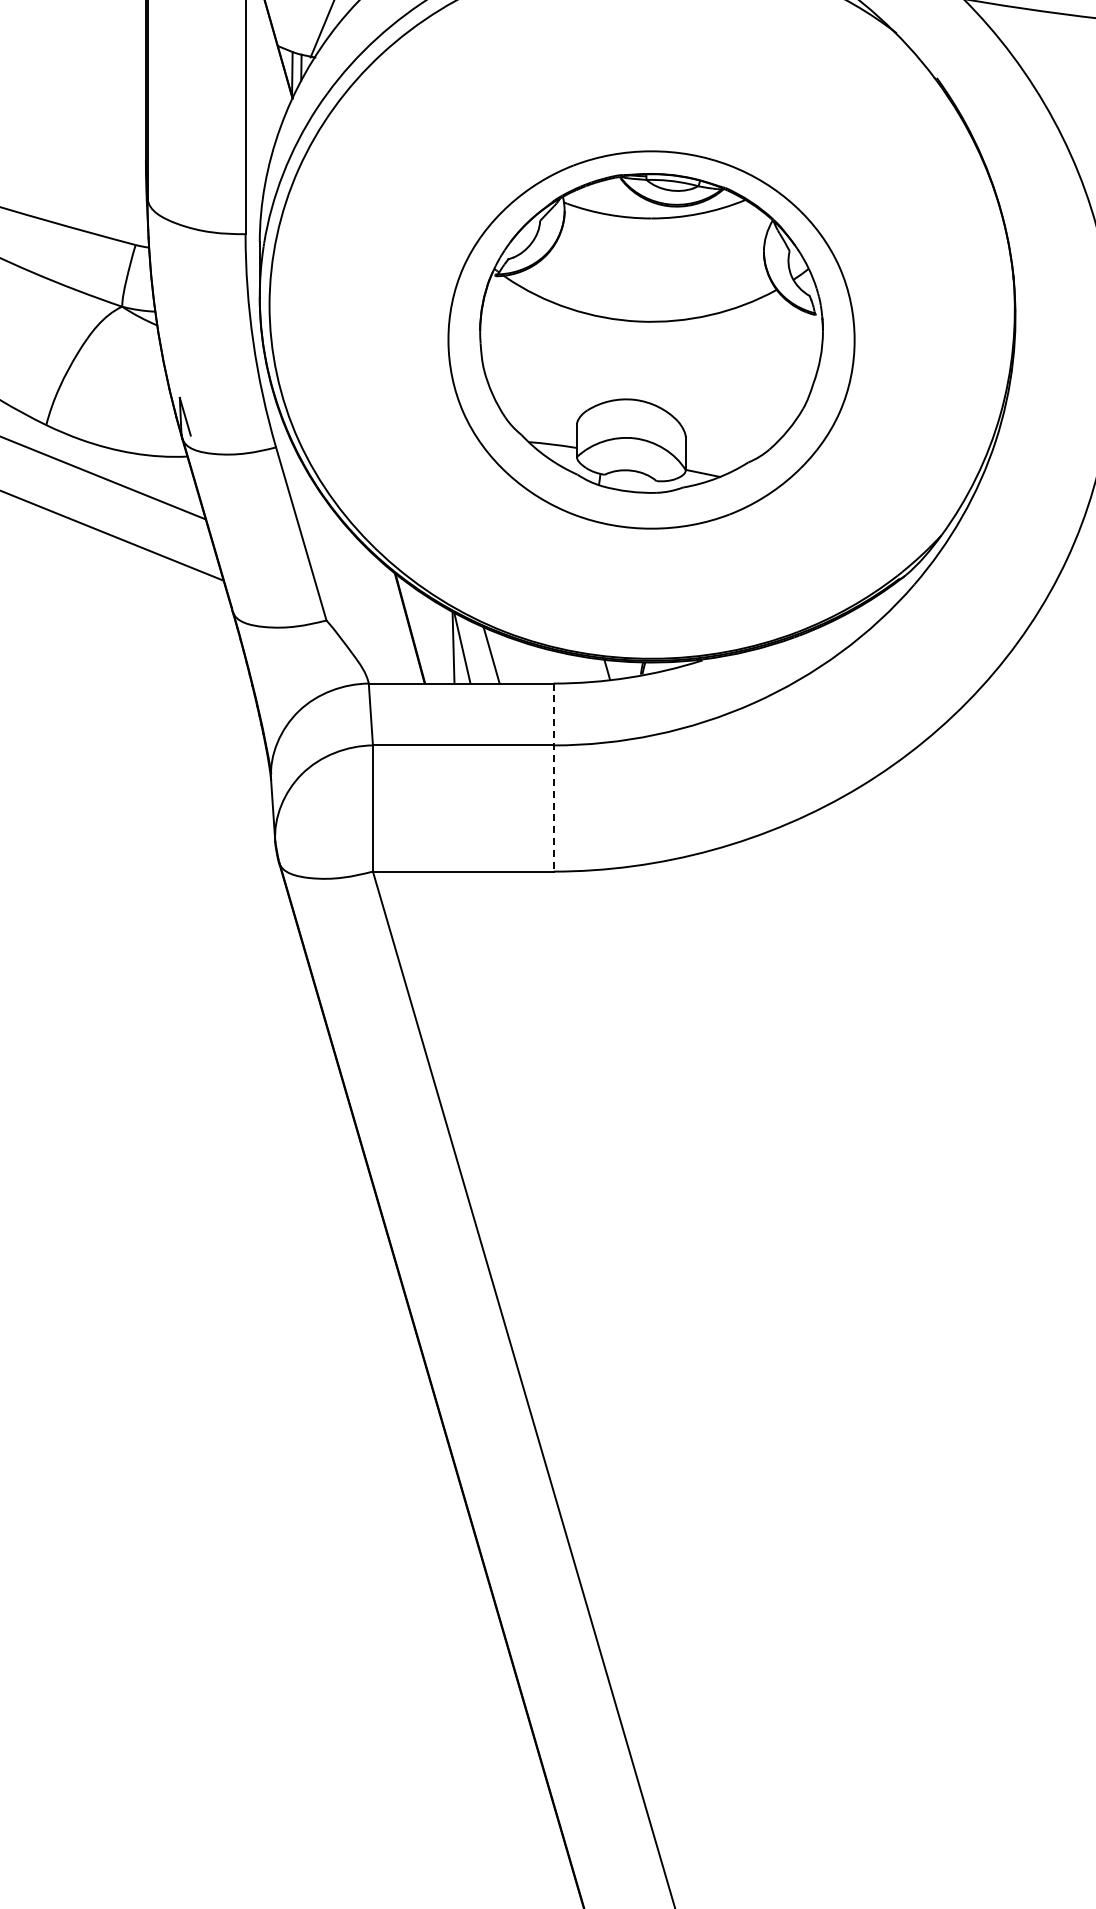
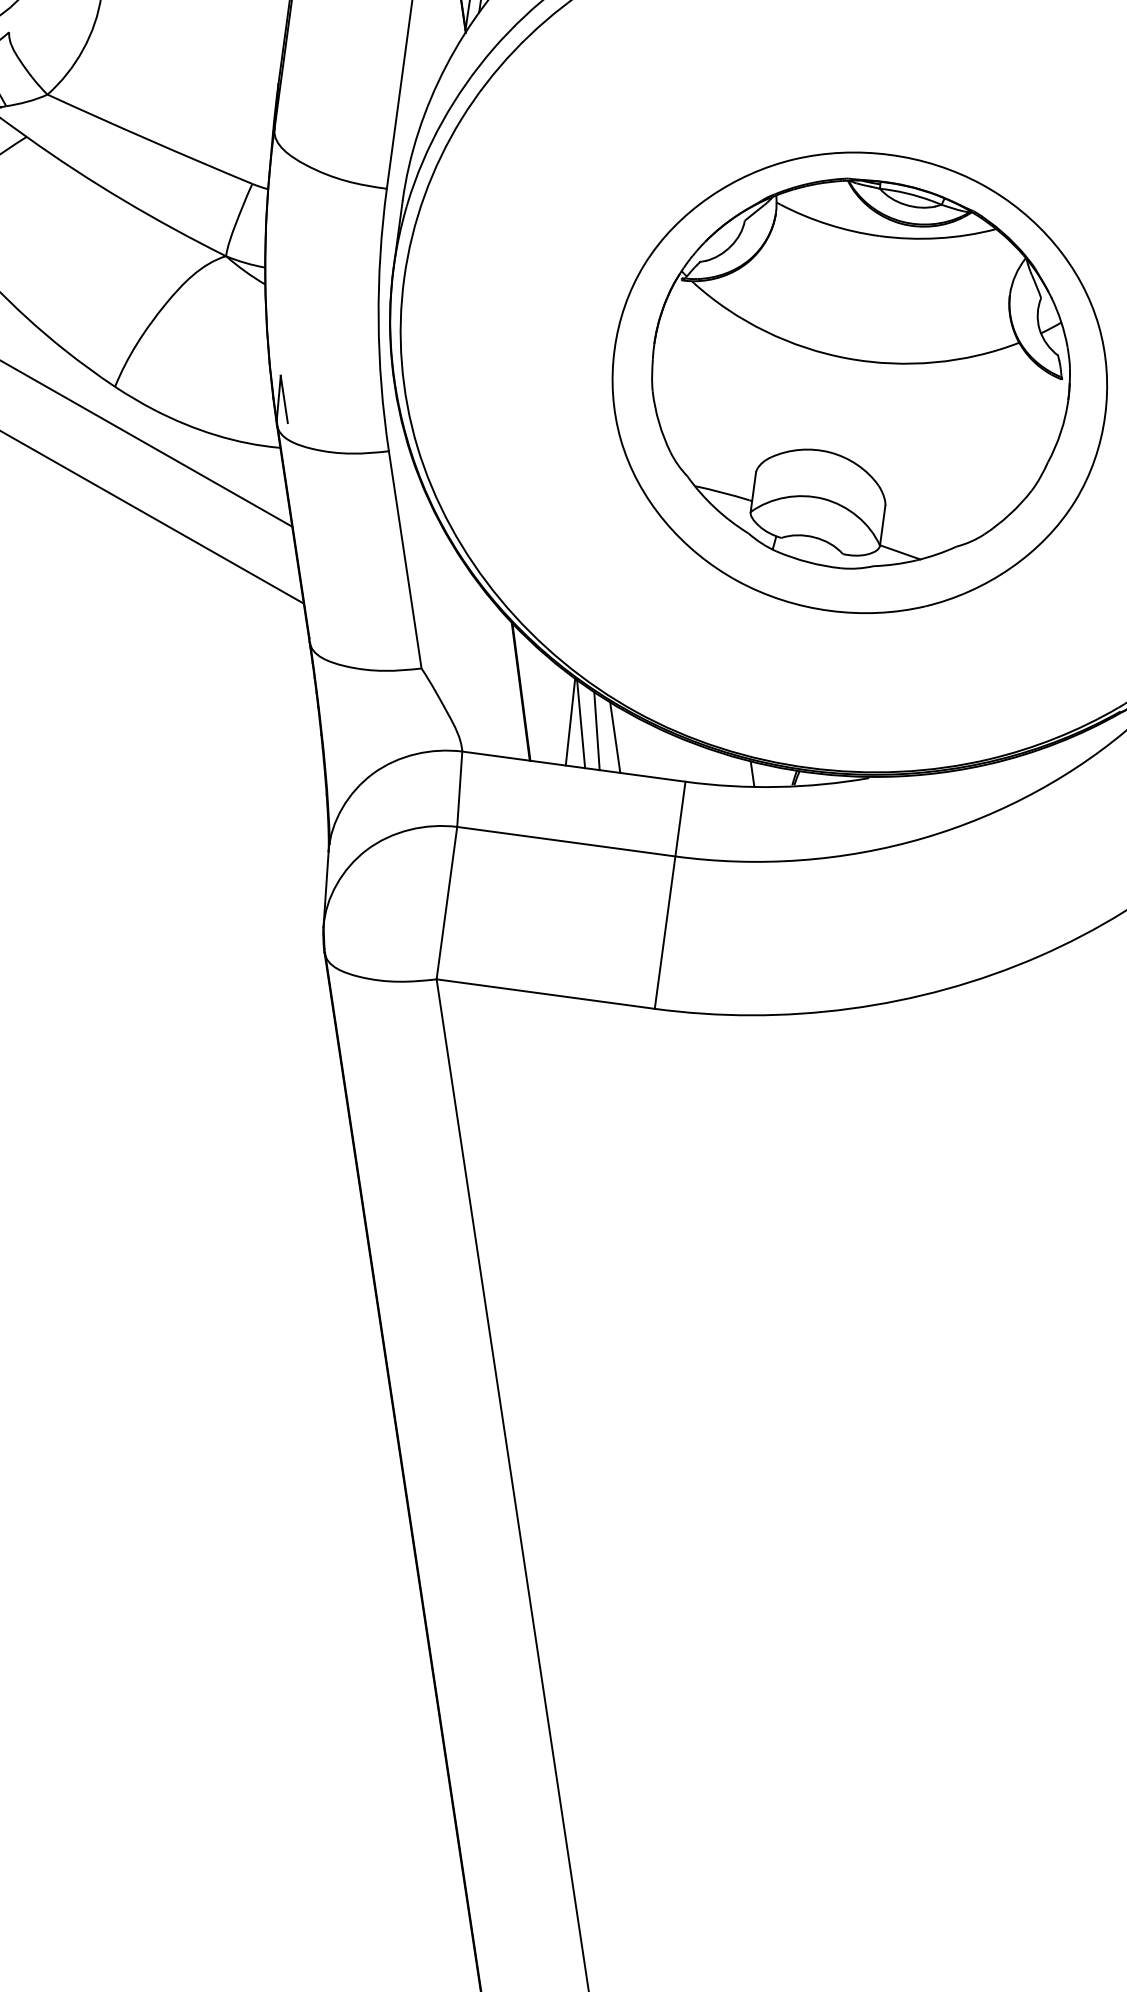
line: (475, 651) -> (596, 730), added
line: (553, 778) -> (669, 896), dashed -> solid

